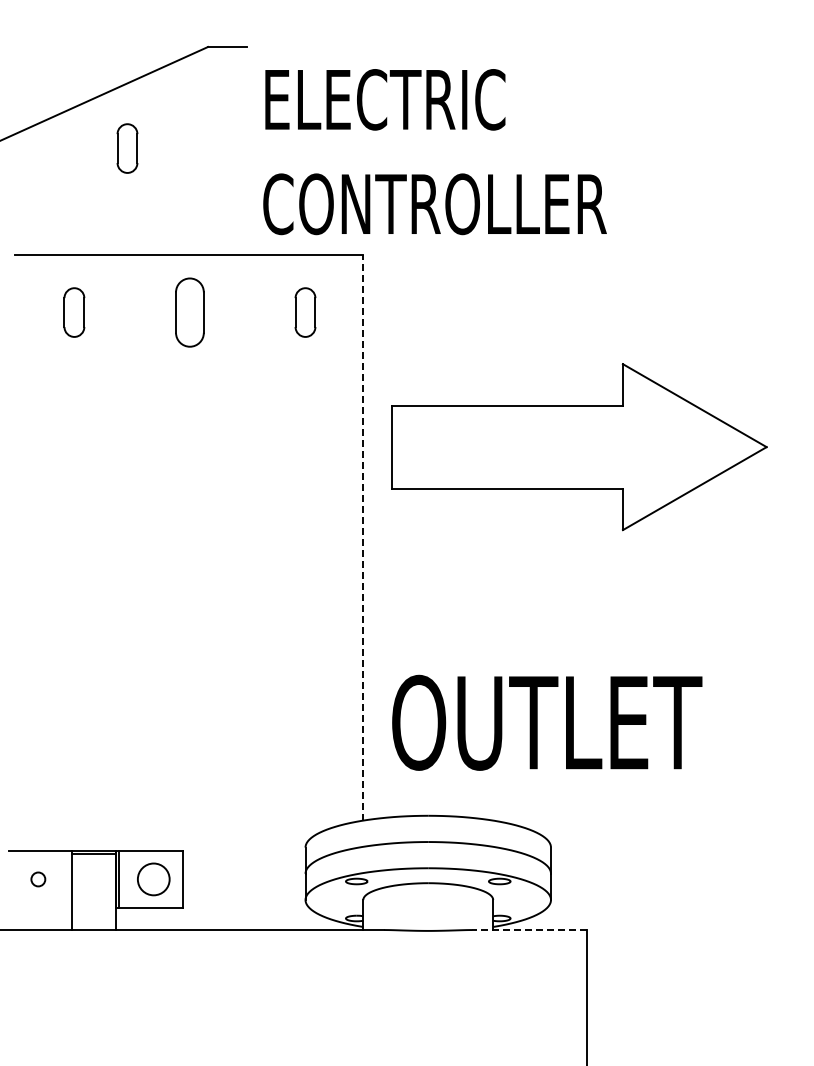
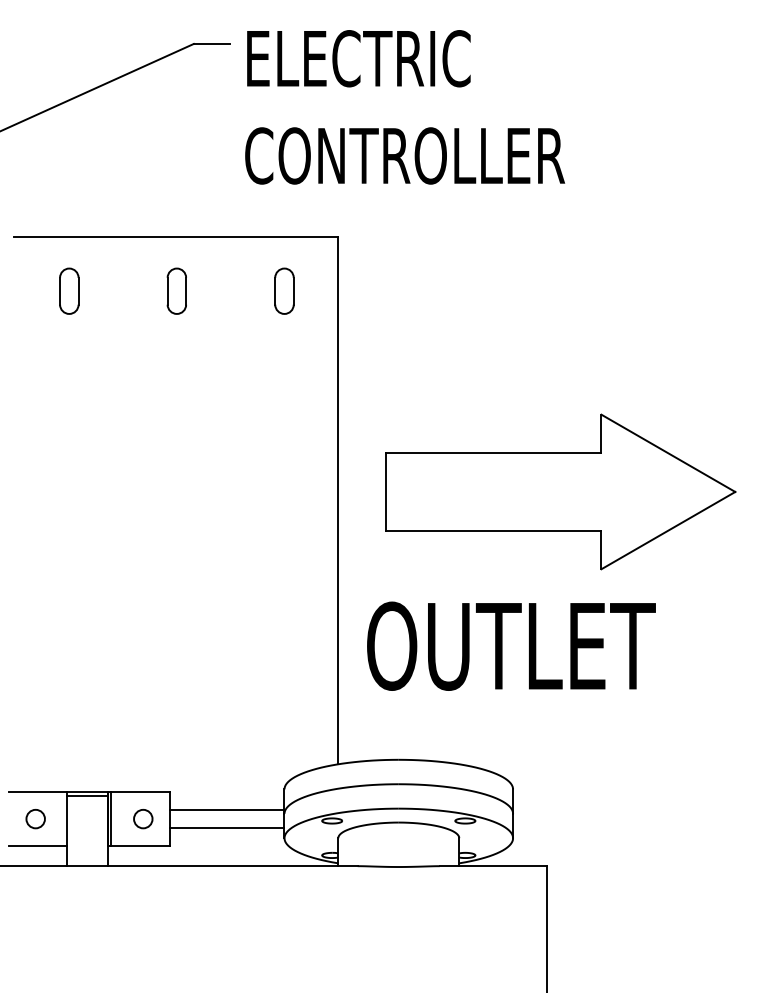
part: (127, 148) -> (118, 138), removed
text: (434, 152) -> (404, 107), moved
part: (189, 312) -> (176, 291), size x0.71
part: (579, 447) -> (561, 492), moved
line: (363, 537) -> (338, 500), dashed -> solid
text: (547, 722) -> (511, 645), moved
line: (243, 869) -> (226, 809), added
circle: (38, 879) -> (35, 819), size x1.43
circle: (153, 879) -> (142, 819), size x0.62
line: (243, 889) -> (226, 828), added
line: (40, 908) -> (37, 846), added
line: (529, 930) -> (493, 866), dashed -> solid

